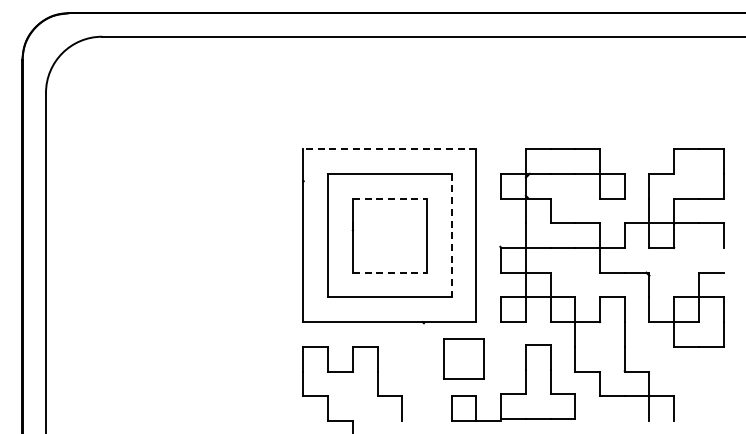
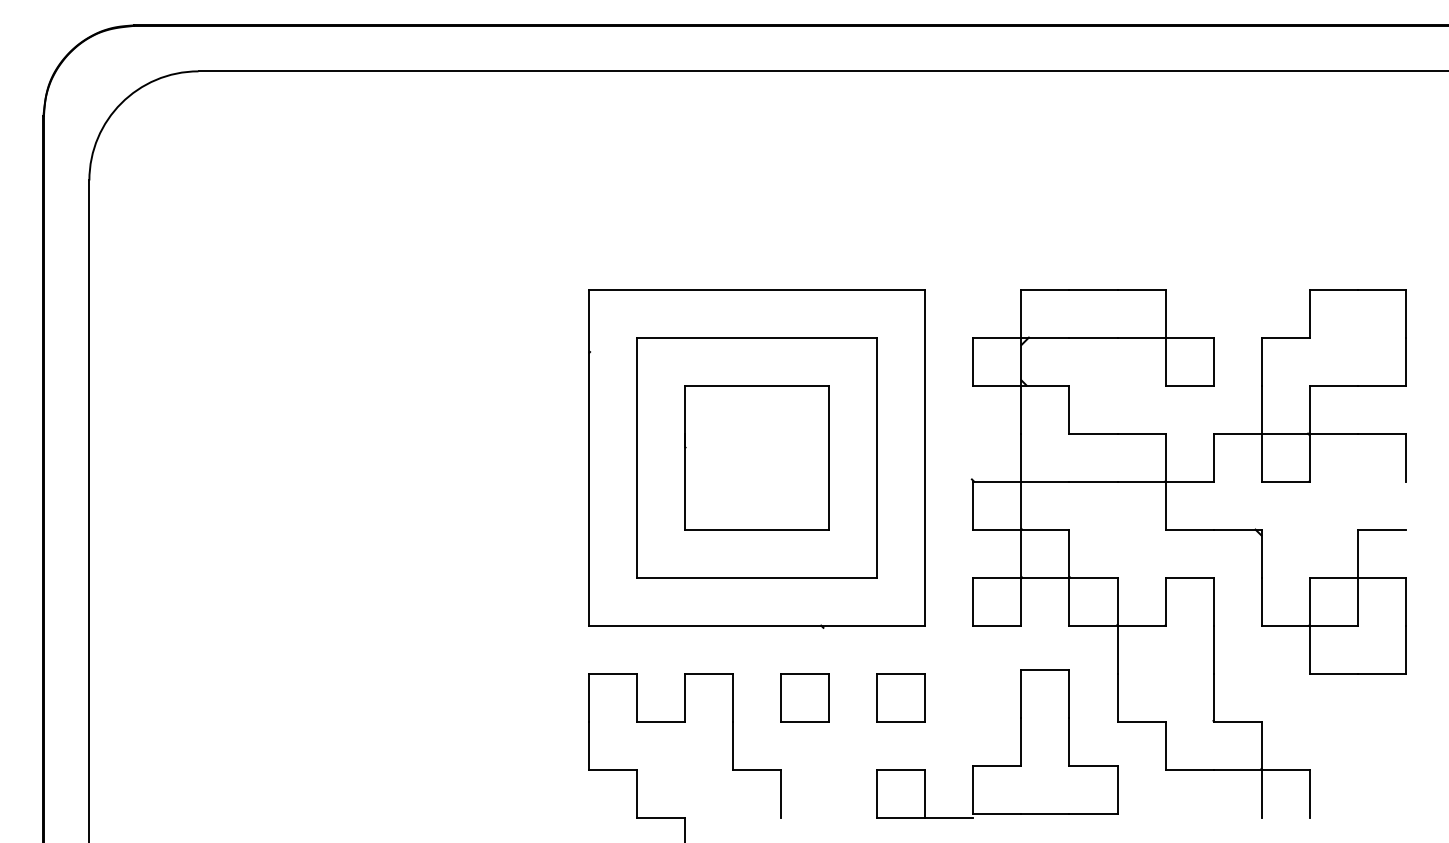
line: (389, 149) -> (756, 290), dashed -> solid
line: (390, 198) -> (758, 385), dashed -> solid
line: (451, 235) -> (876, 457), dashed -> solid
line: (390, 272) -> (758, 529), dashed -> solid
part: (414, 359) -> (805, 698), added
part: (463, 359) -> (900, 698), size x0.62

